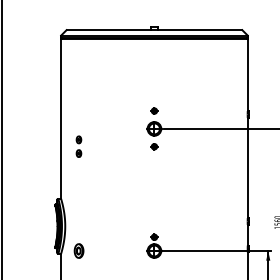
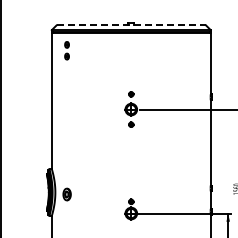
line: (154, 30) -> (131, 25), solid -> dashed
part: (78, 146) -> (66, 50), moved
part: (78, 250) -> (66, 194), moved

